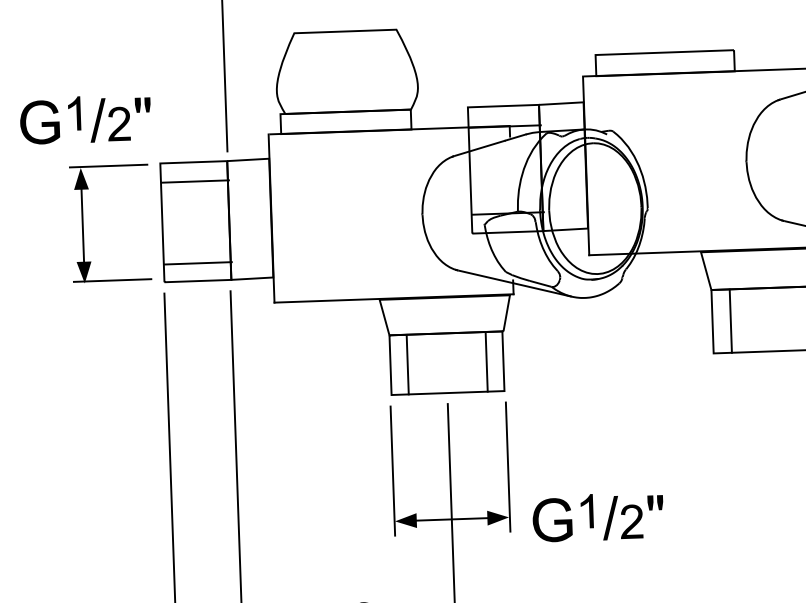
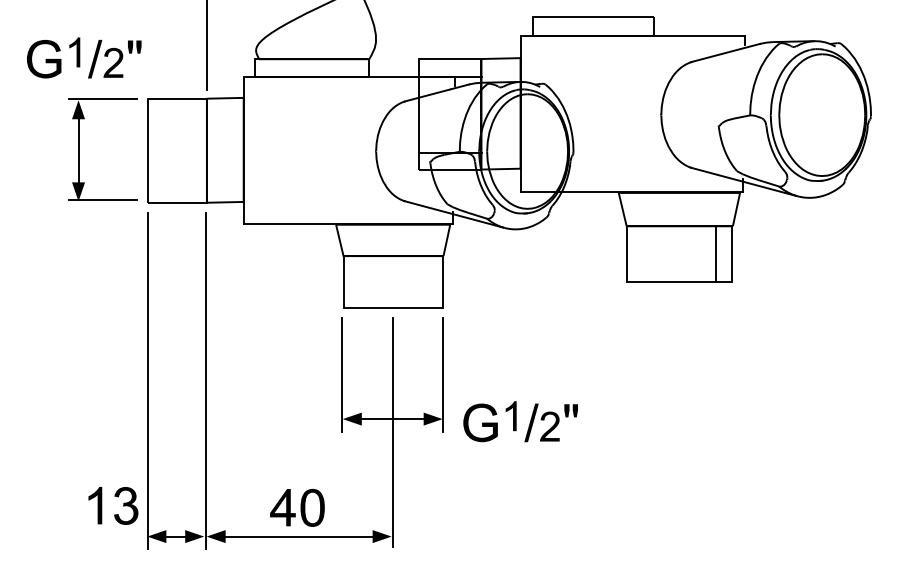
line: (194, 181) -> (177, 115), removed
line: (197, 263) -> (177, 187), removed
line: (730, 320) -> (642, 253), removed
line: (486, 362) -> (427, 282), removed
line: (407, 364) -> (358, 282), removed

